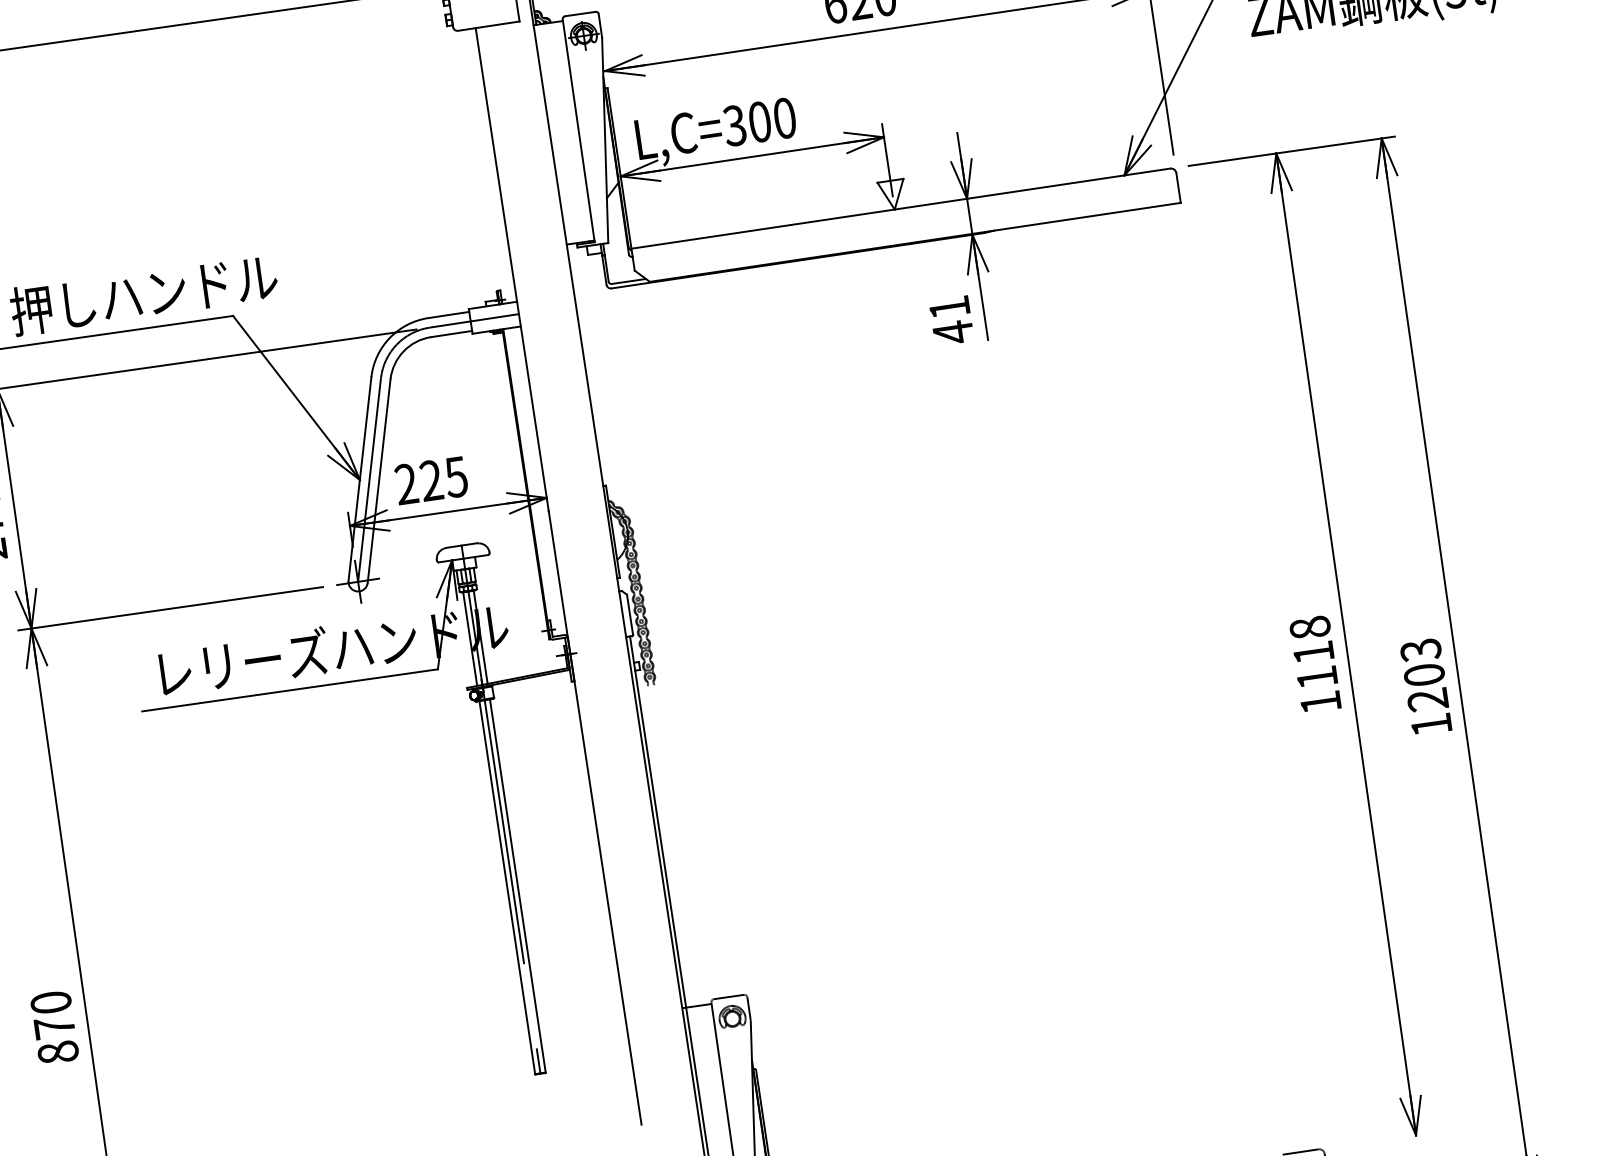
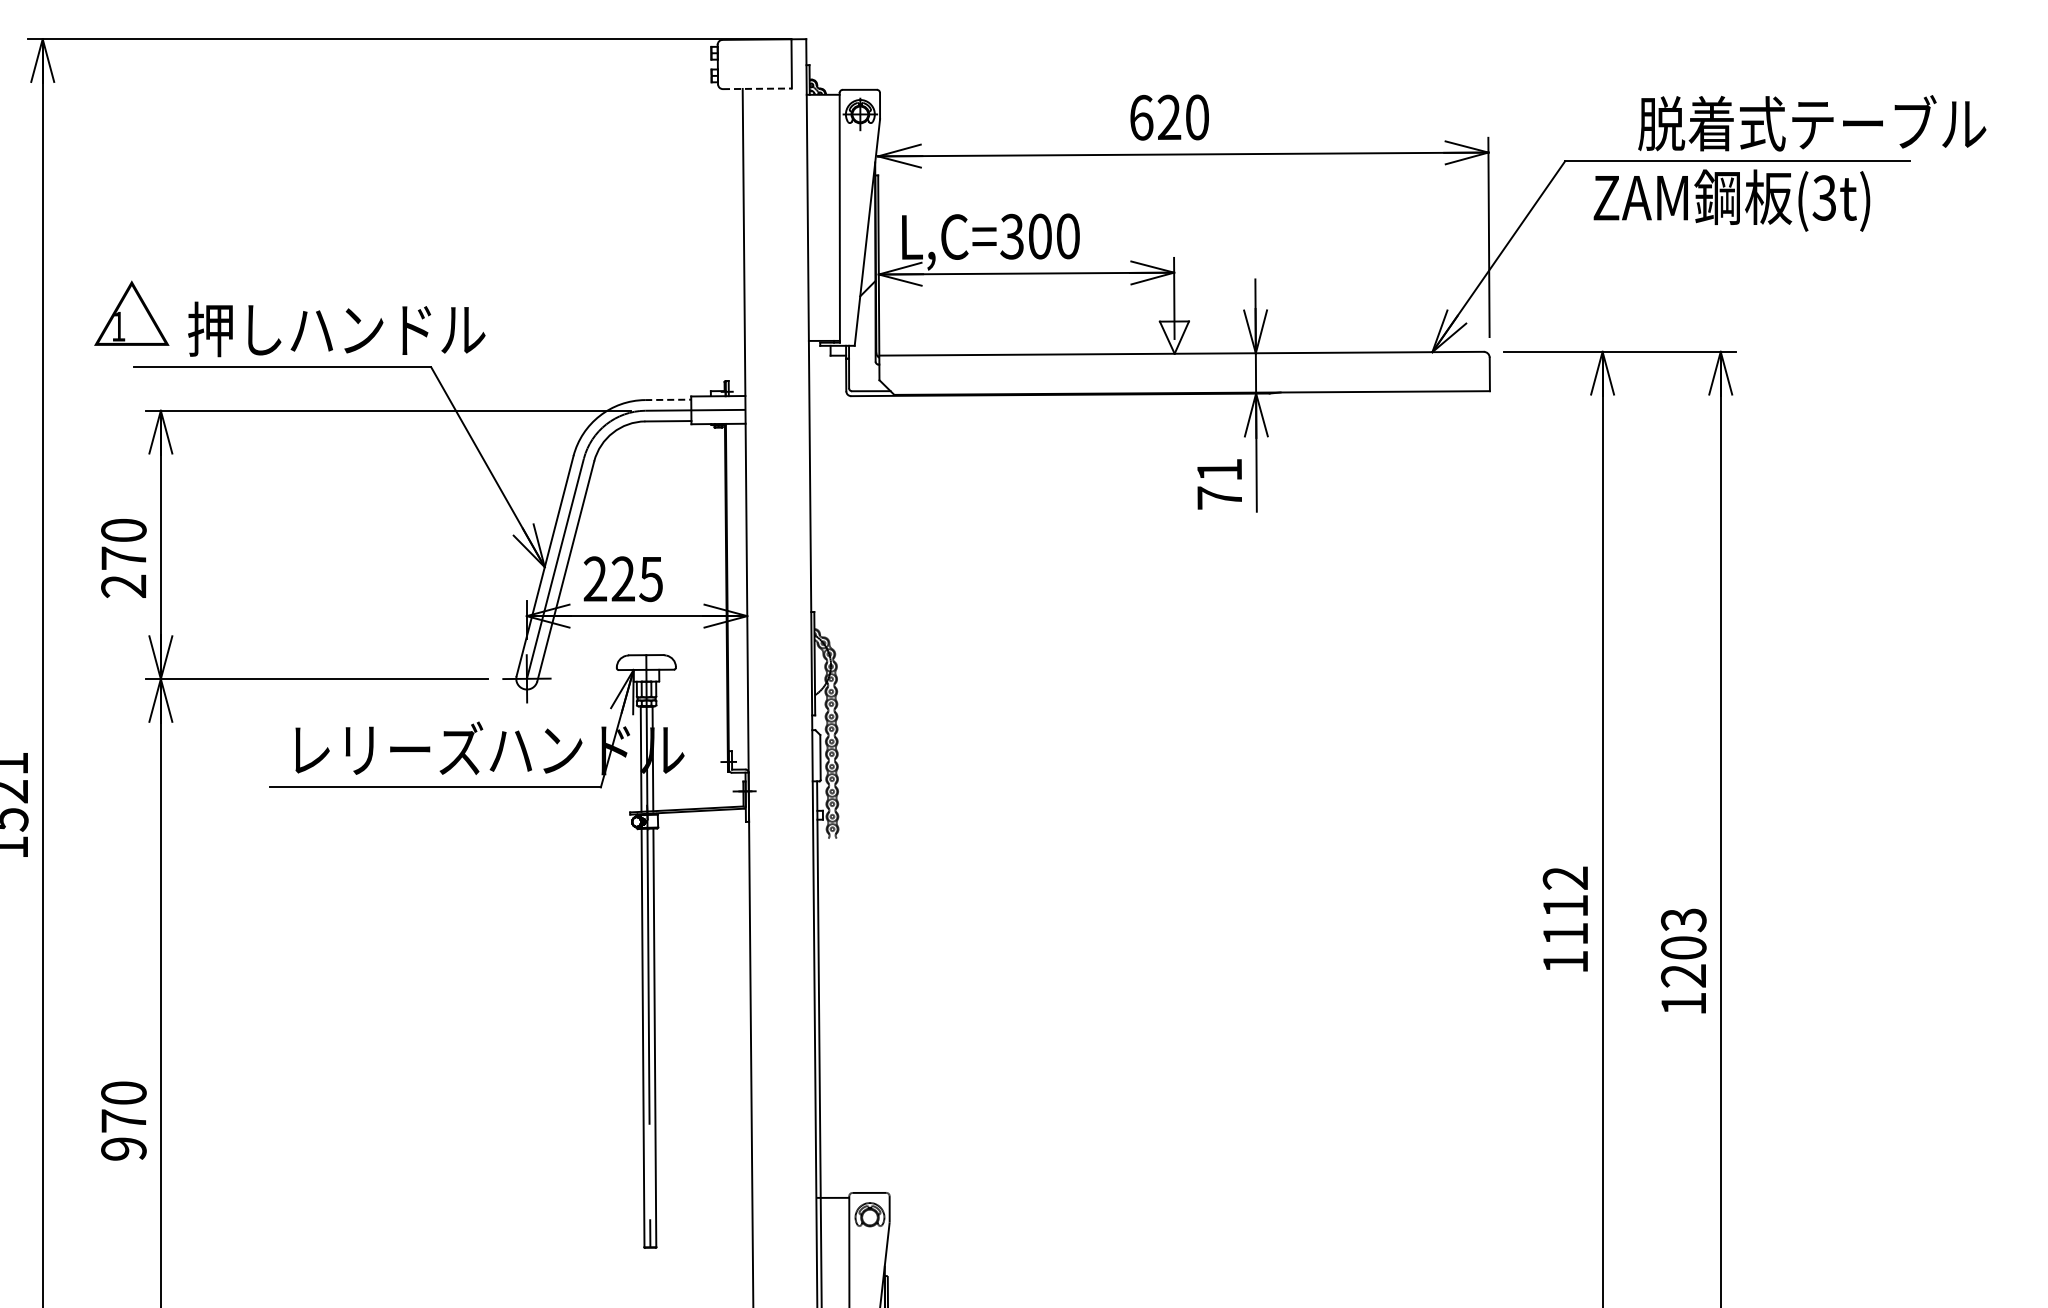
line: (488, 25) -> (757, 88), solid -> dashed
line: (448, 314) -> (668, 399), solid -> dashed
text: (952, 332) -> (1219, 497), 41 -> 71
text: (1309, 627) -> (1565, 877), 1118 -> 1112
text: (57, 1052) -> (123, 1148), 870 -> 970

